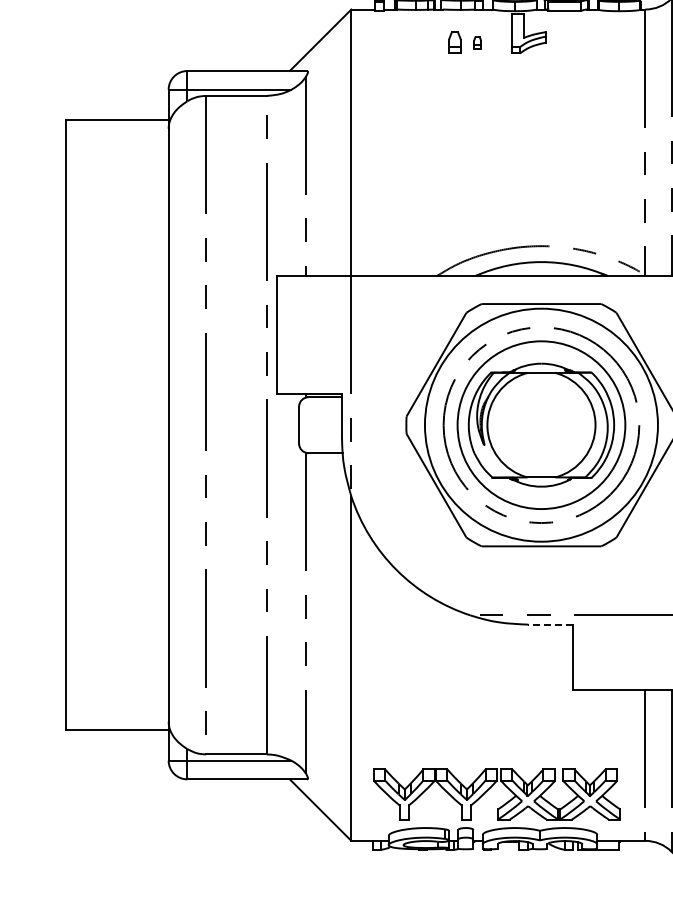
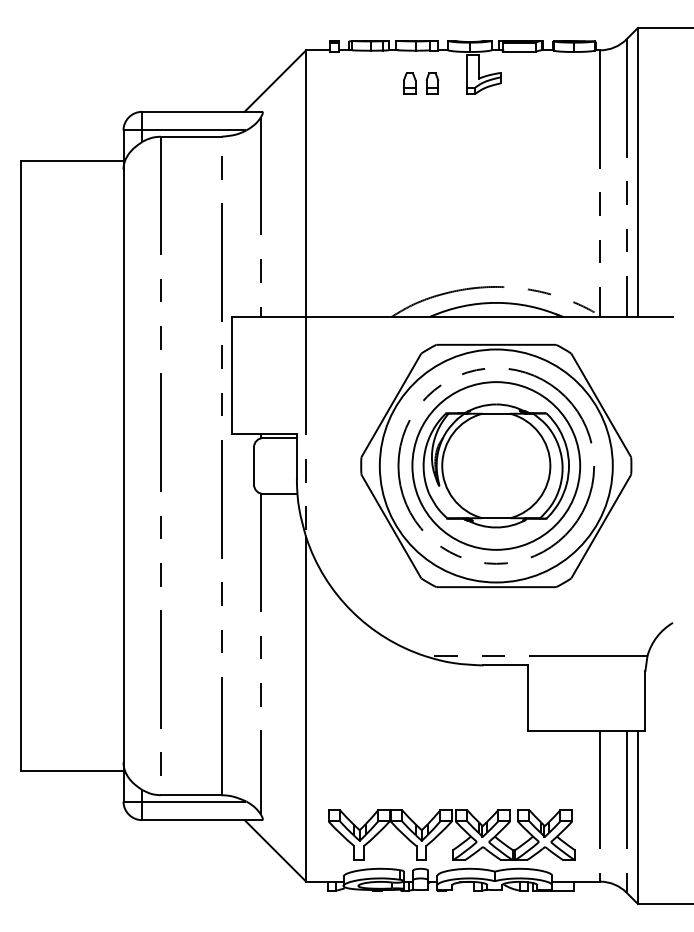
part: (477, 42) -> (432, 83), size x1.67
line: (550, 624) -> (505, 665), dashed -> solid

